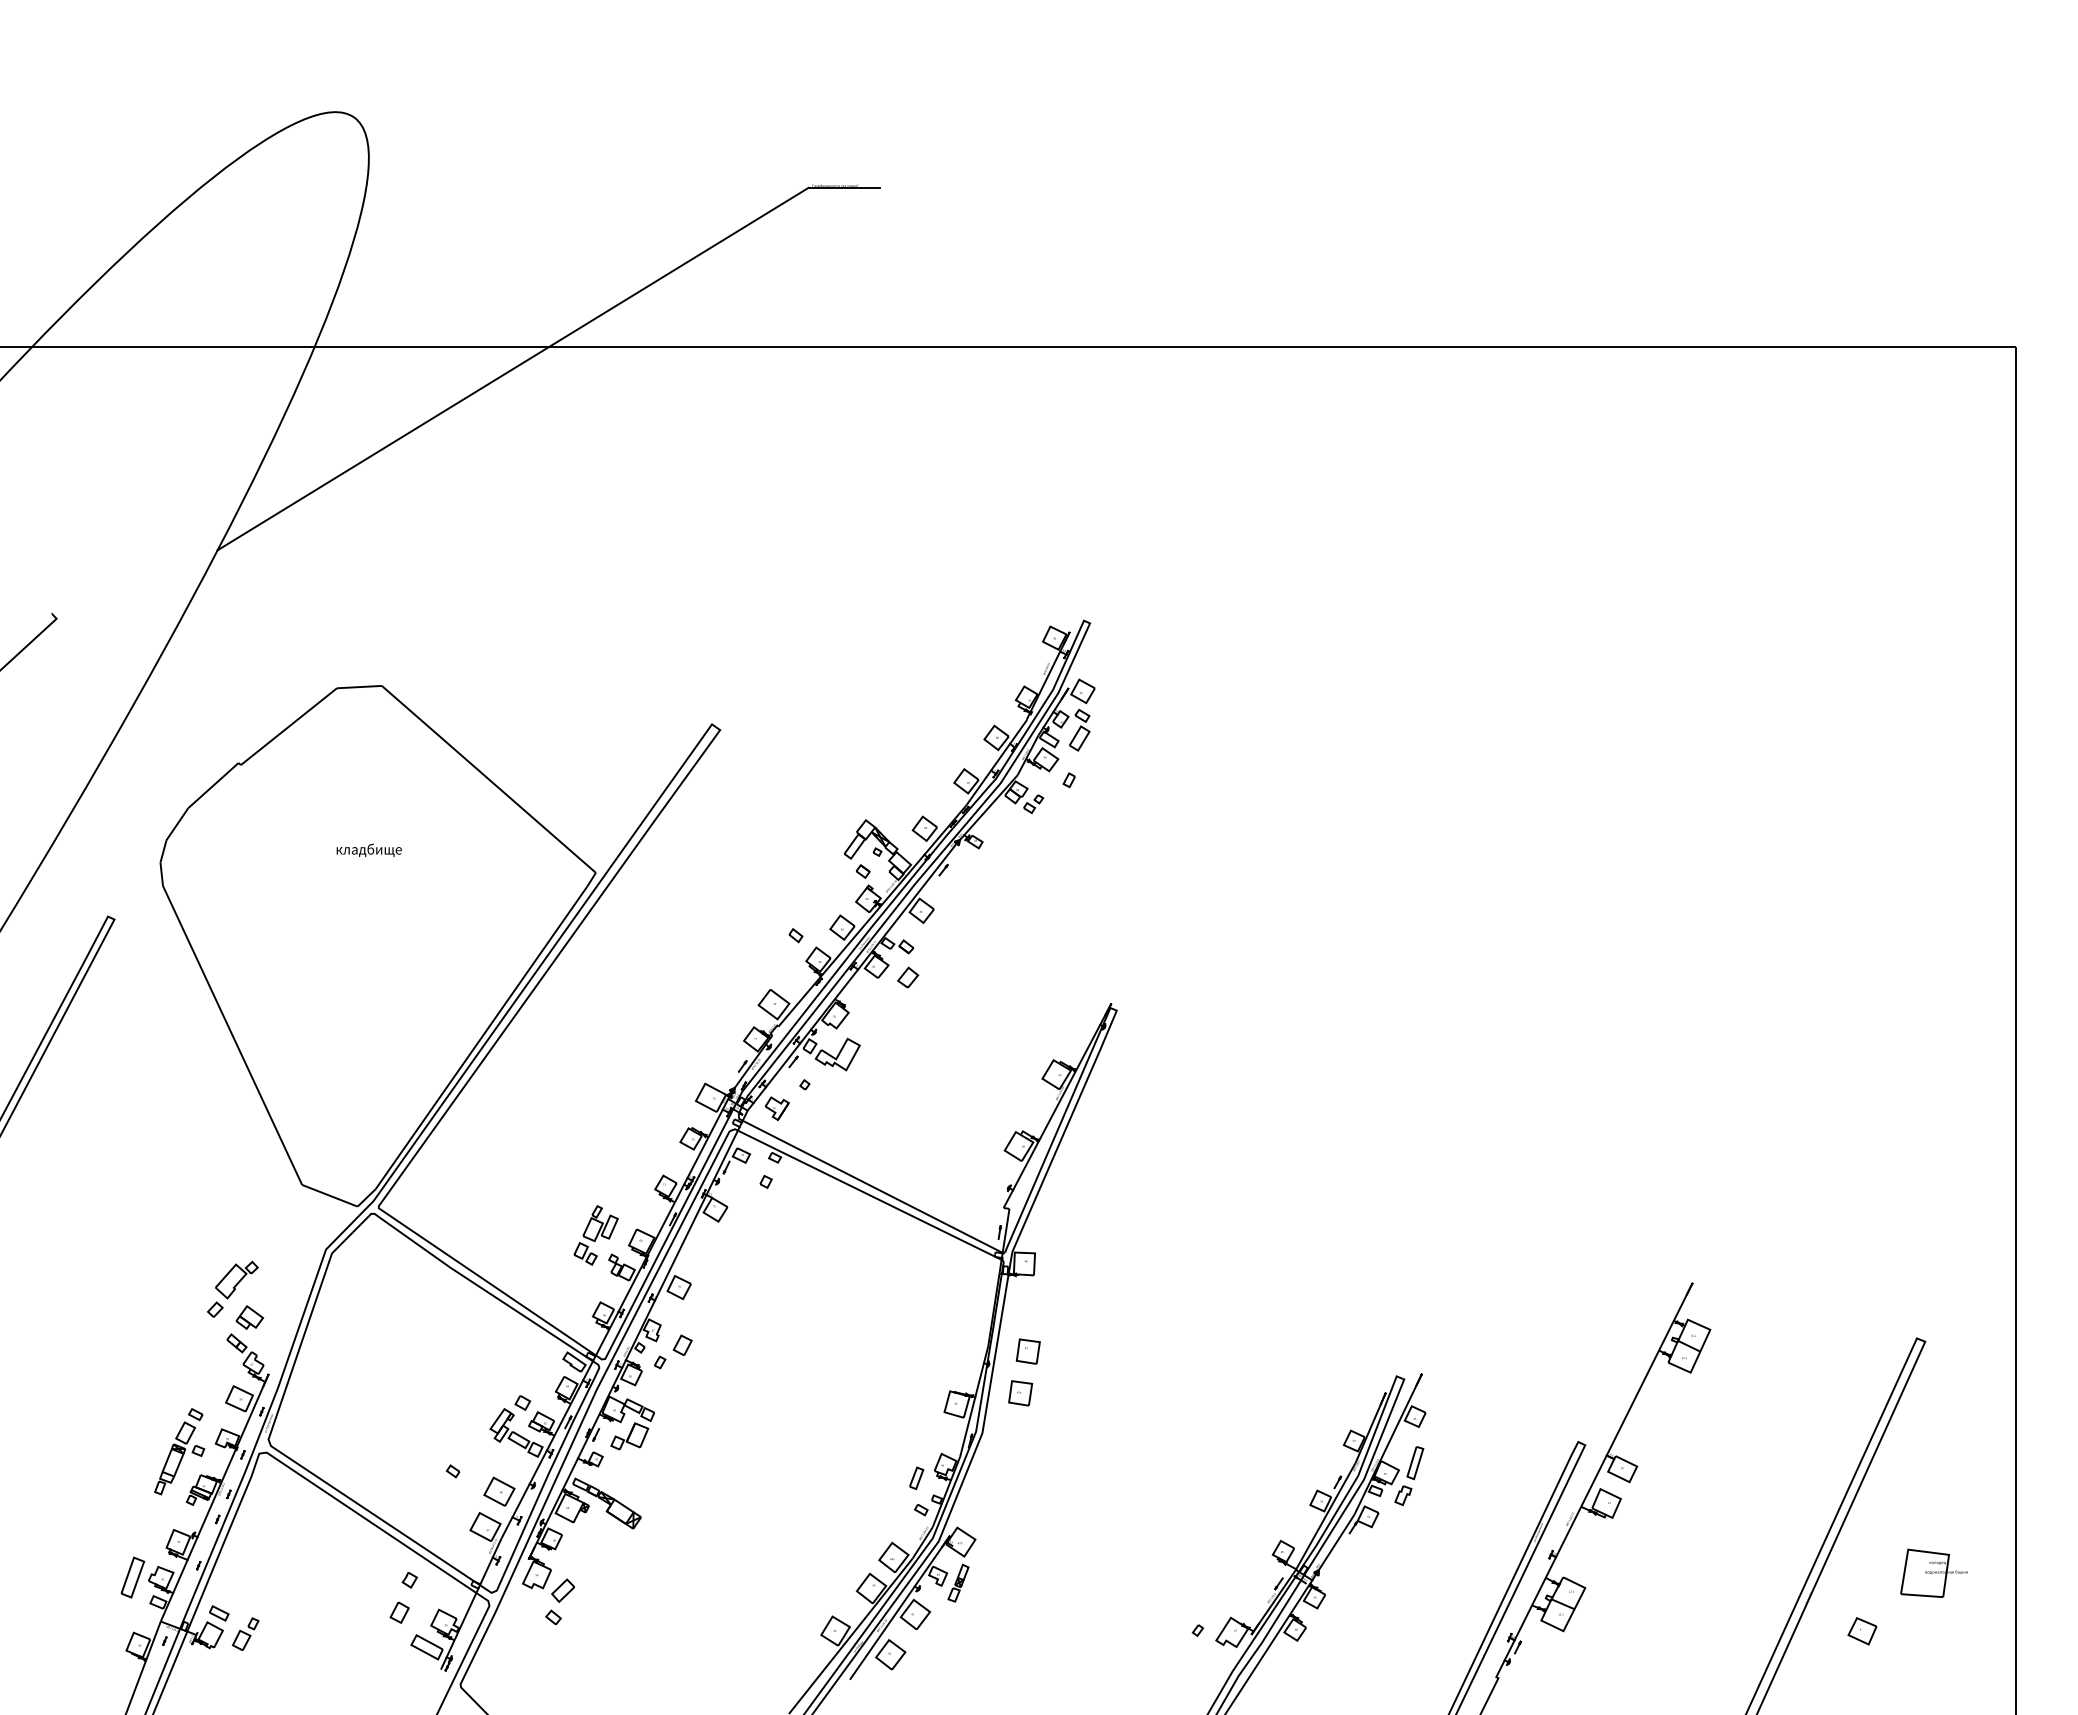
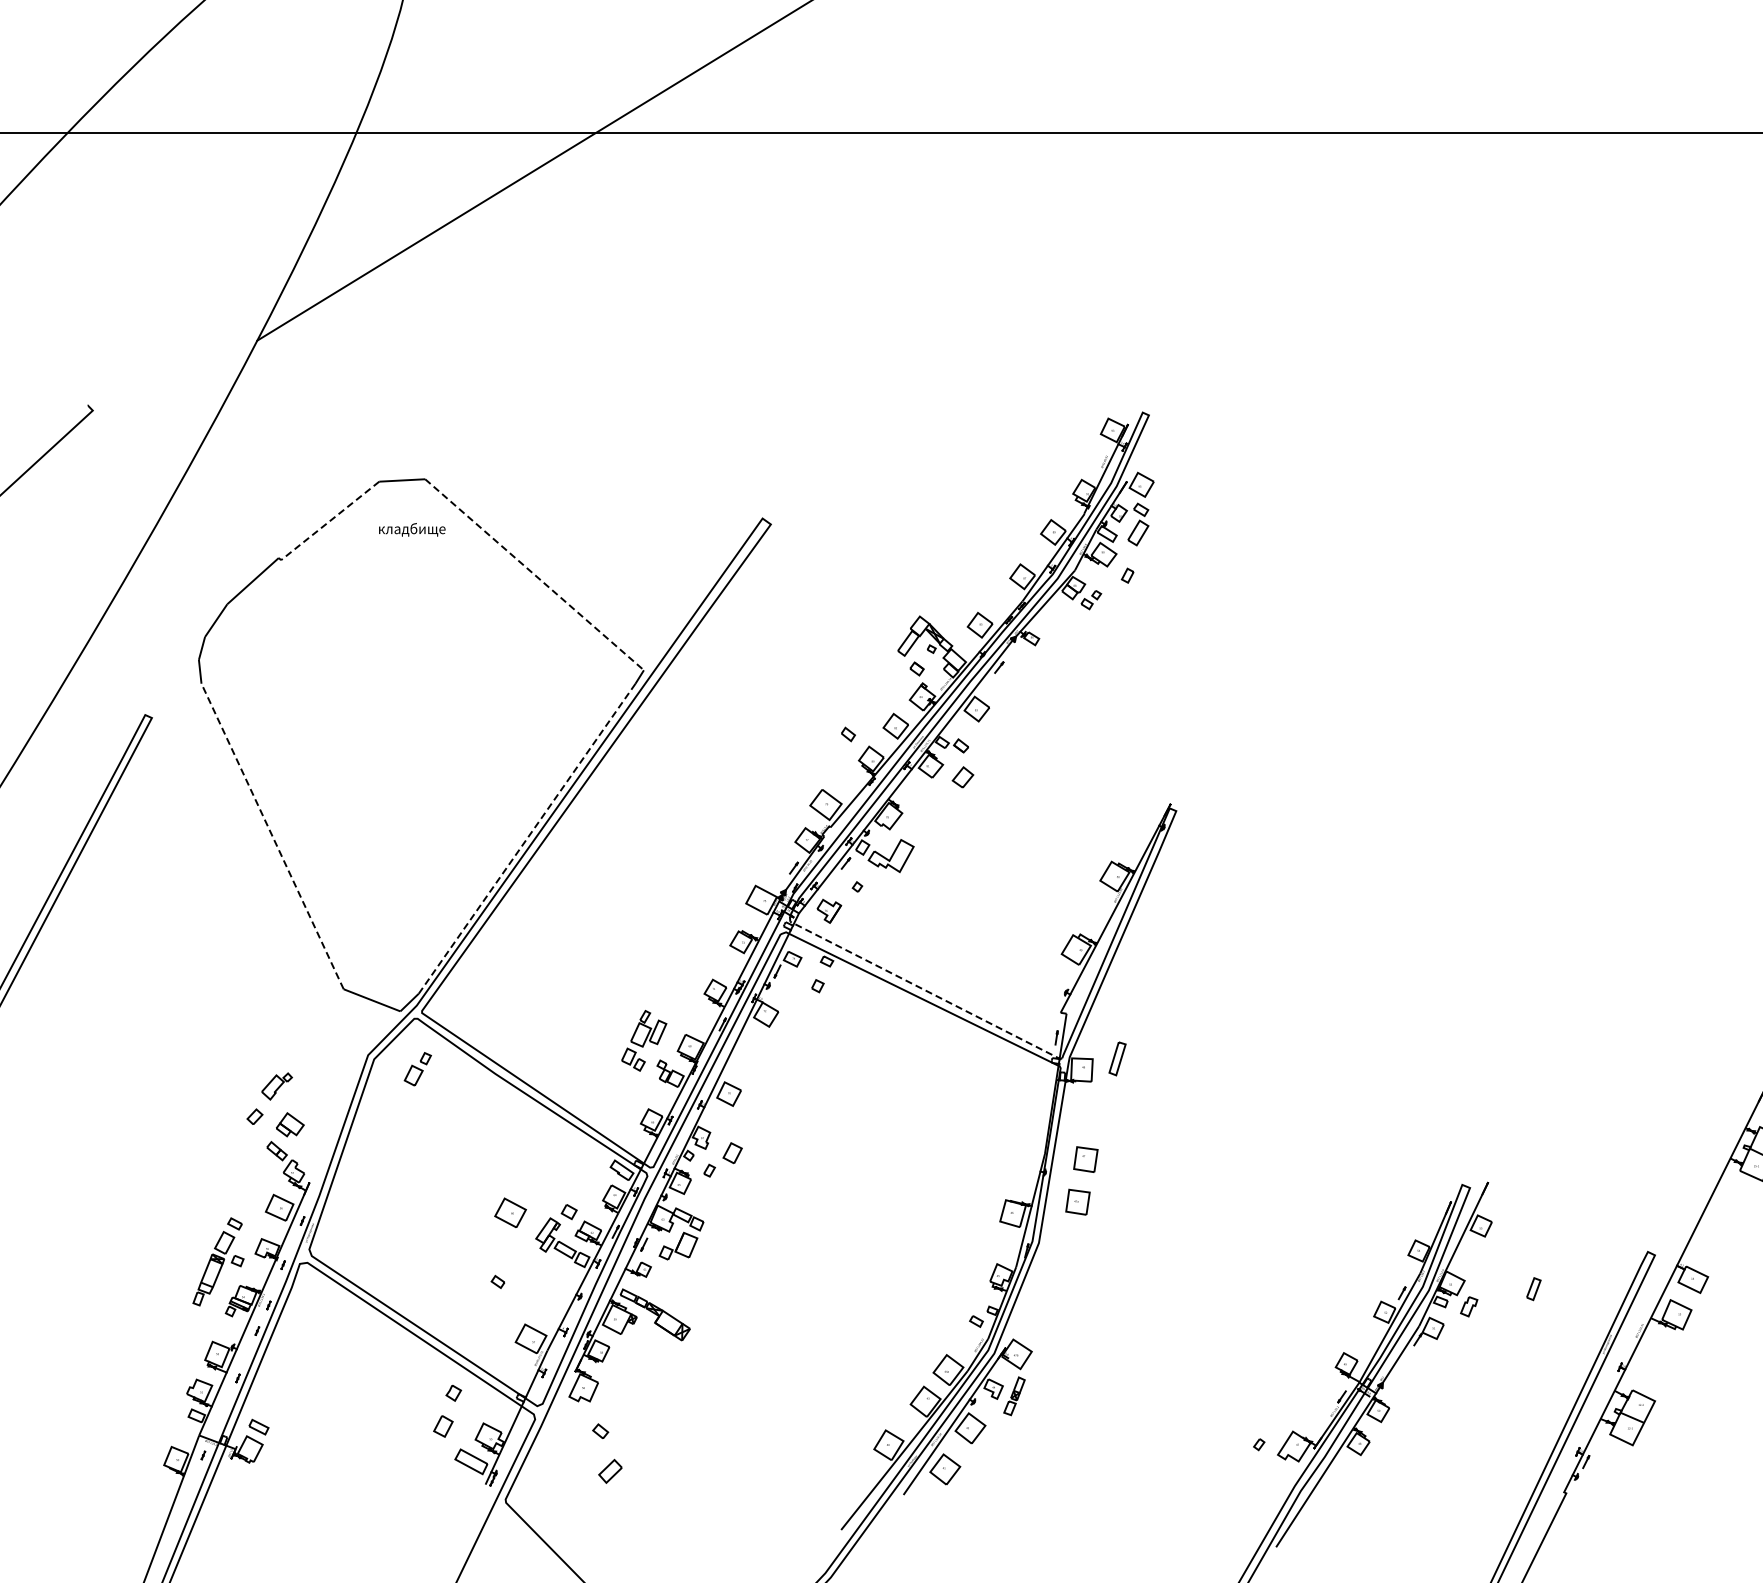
line: (288, 727) -> (329, 521), solid -> dashed
line: (489, 779) -> (535, 574), solid -> dashed
text: (368, 850) -> (411, 529), moved
line: (232, 1035) -> (272, 836), solid -> dashed
line: (481, 1037) -> (527, 838), solid -> dashed
line: (869, 1185) -> (923, 989), solid -> dashed
part: (236, 1279) -> (276, 1085), size x0.7
part: (1415, 1463) -> (1117, 1059), moved
part: (916, 1478) -> (1533, 1289), moved
part: (499, 1491) -> (510, 1212), moved
part: (132, 1577) -> (170, 1390), removed
part: (562, 1590) -> (609, 1471), moved
part: (245, 1633) -> (417, 1068), moved

